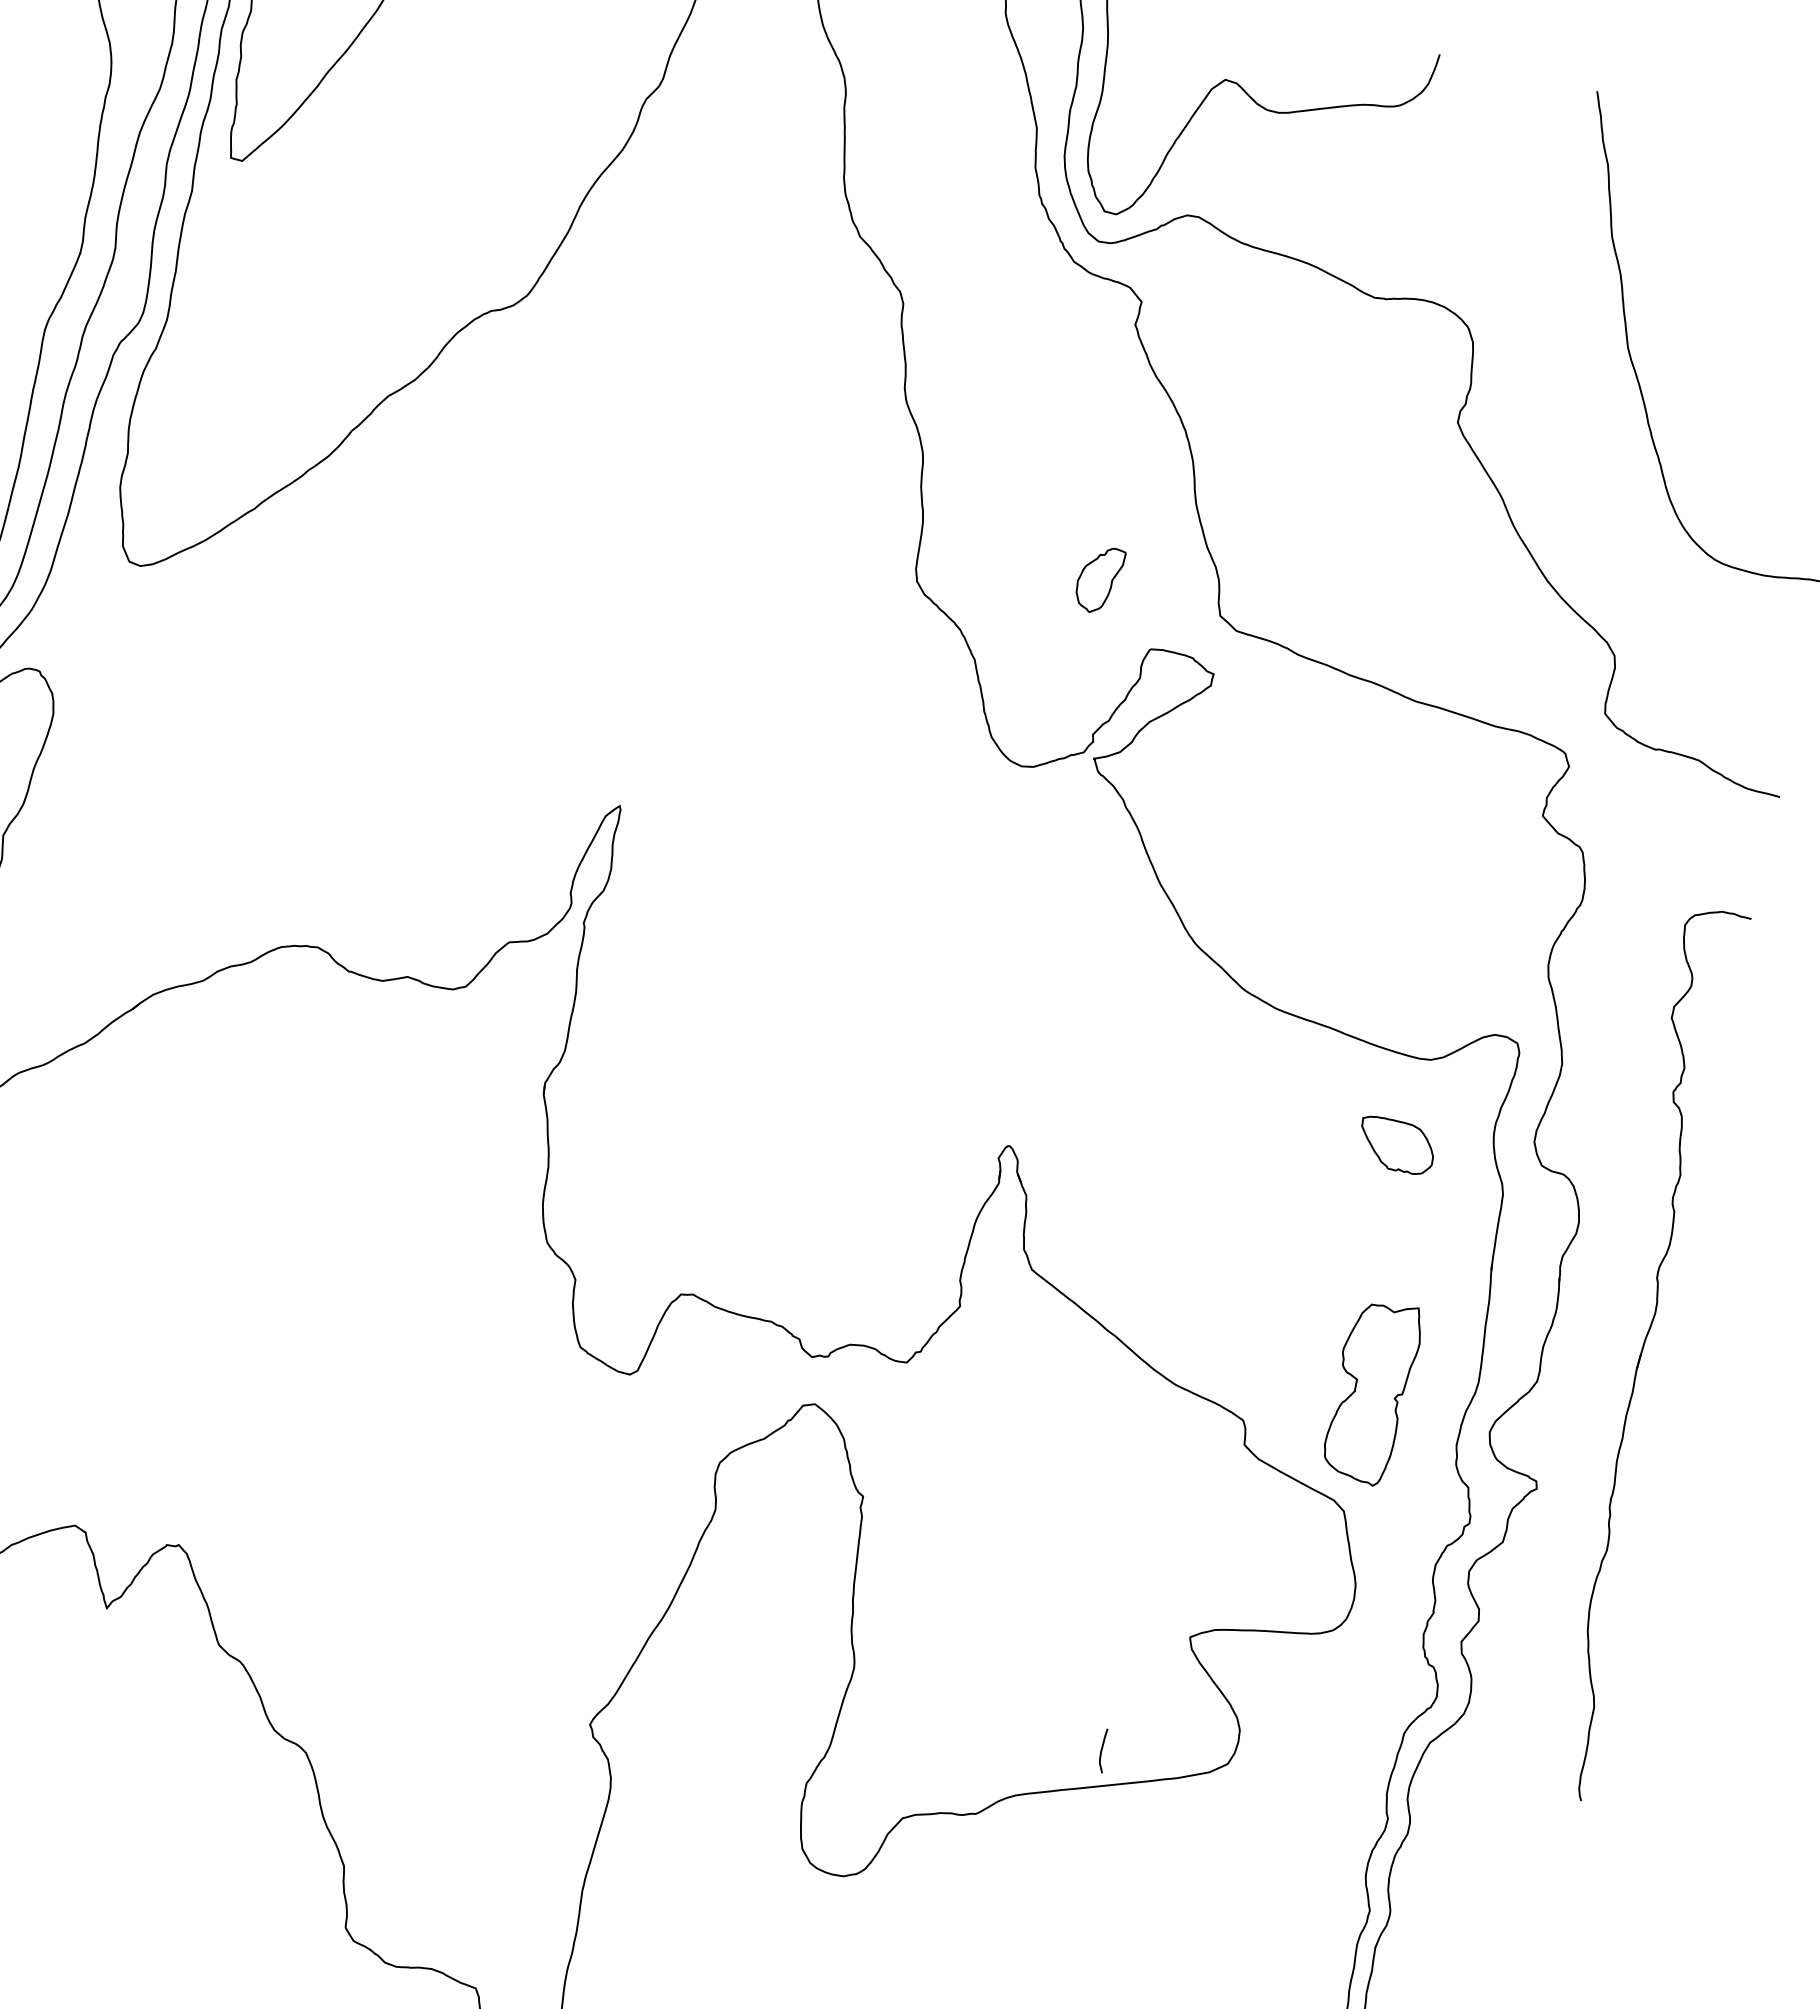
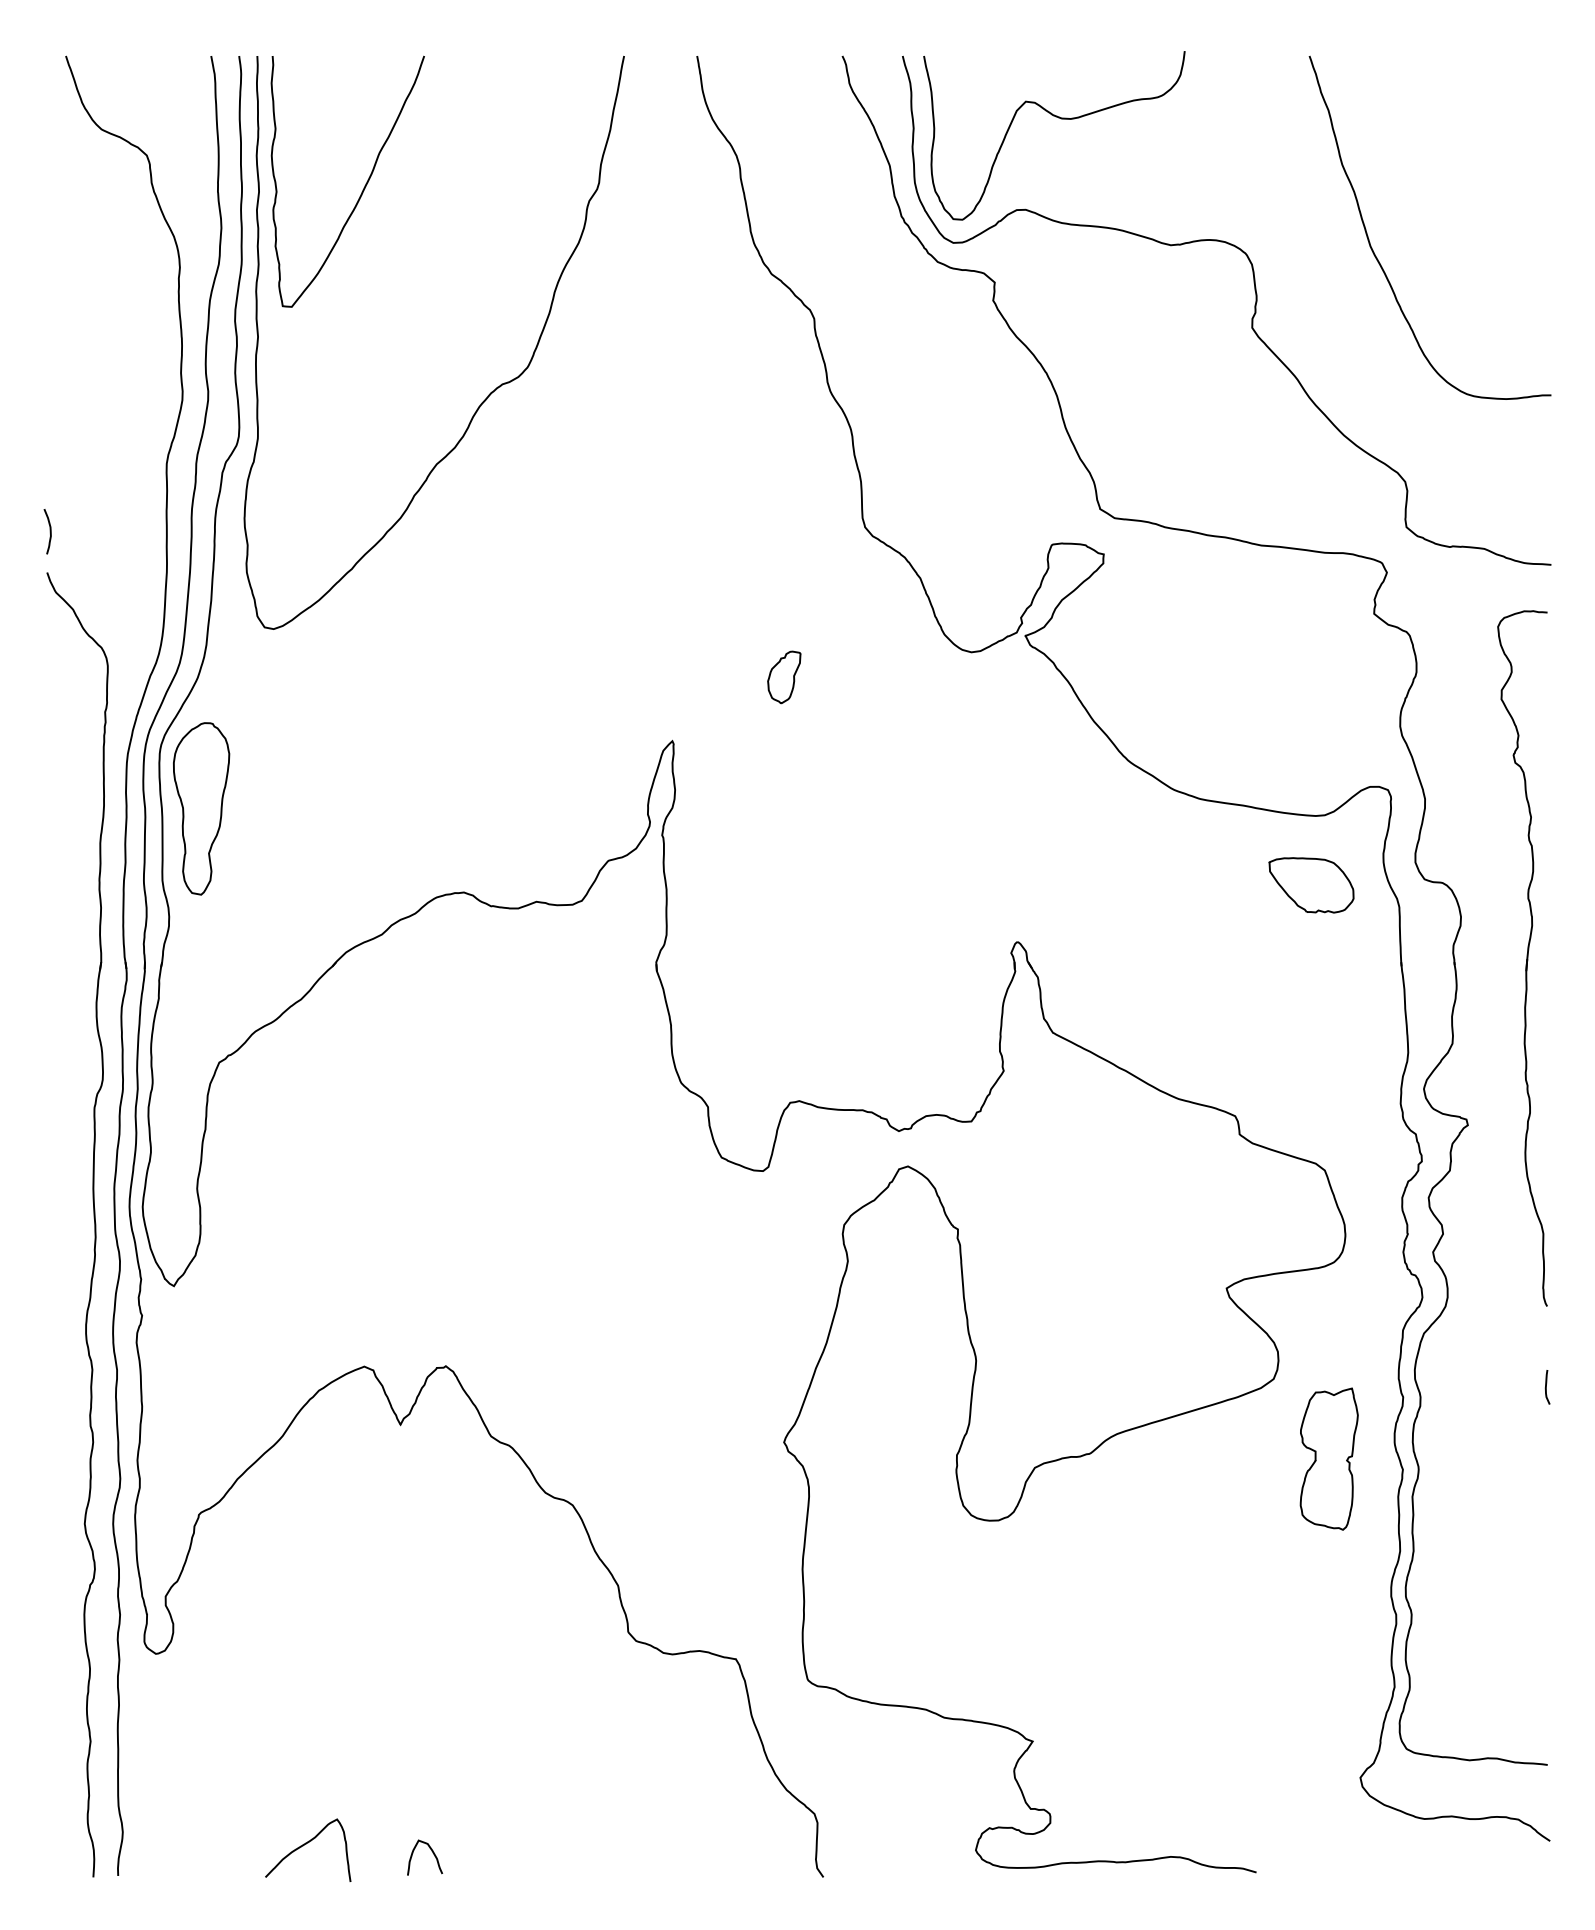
part: (1099, 579) -> (784, 677), moved
part: (1396, 1145) -> (1311, 885), size x1.43
part: (1634, 1352) -> (1522, 958), moved
part: (1371, 1391) -> (1328, 1458), moved
curve: (1102, 1750) -> (1546, 1387), moved

